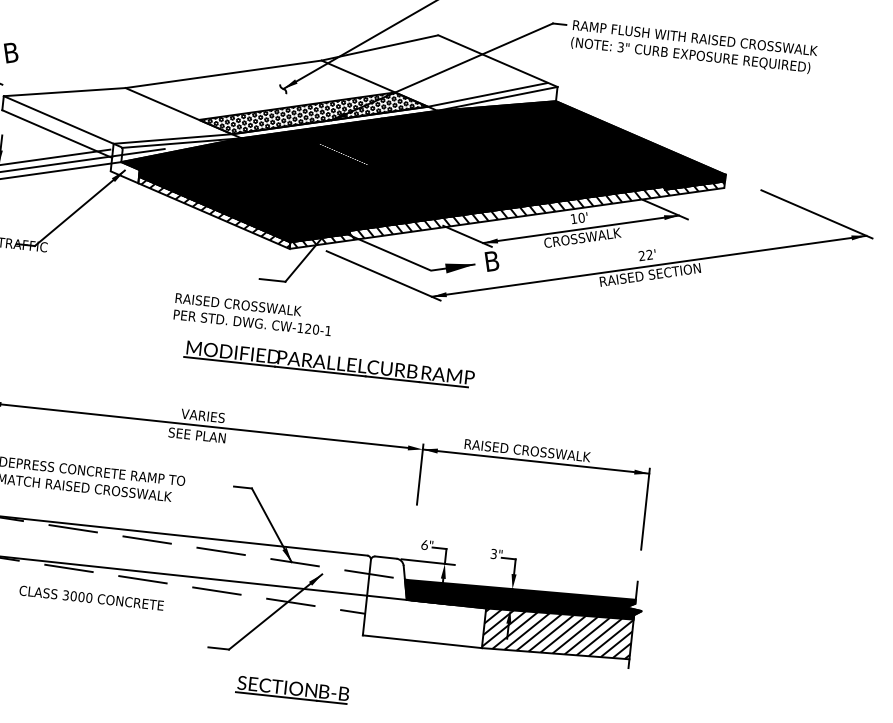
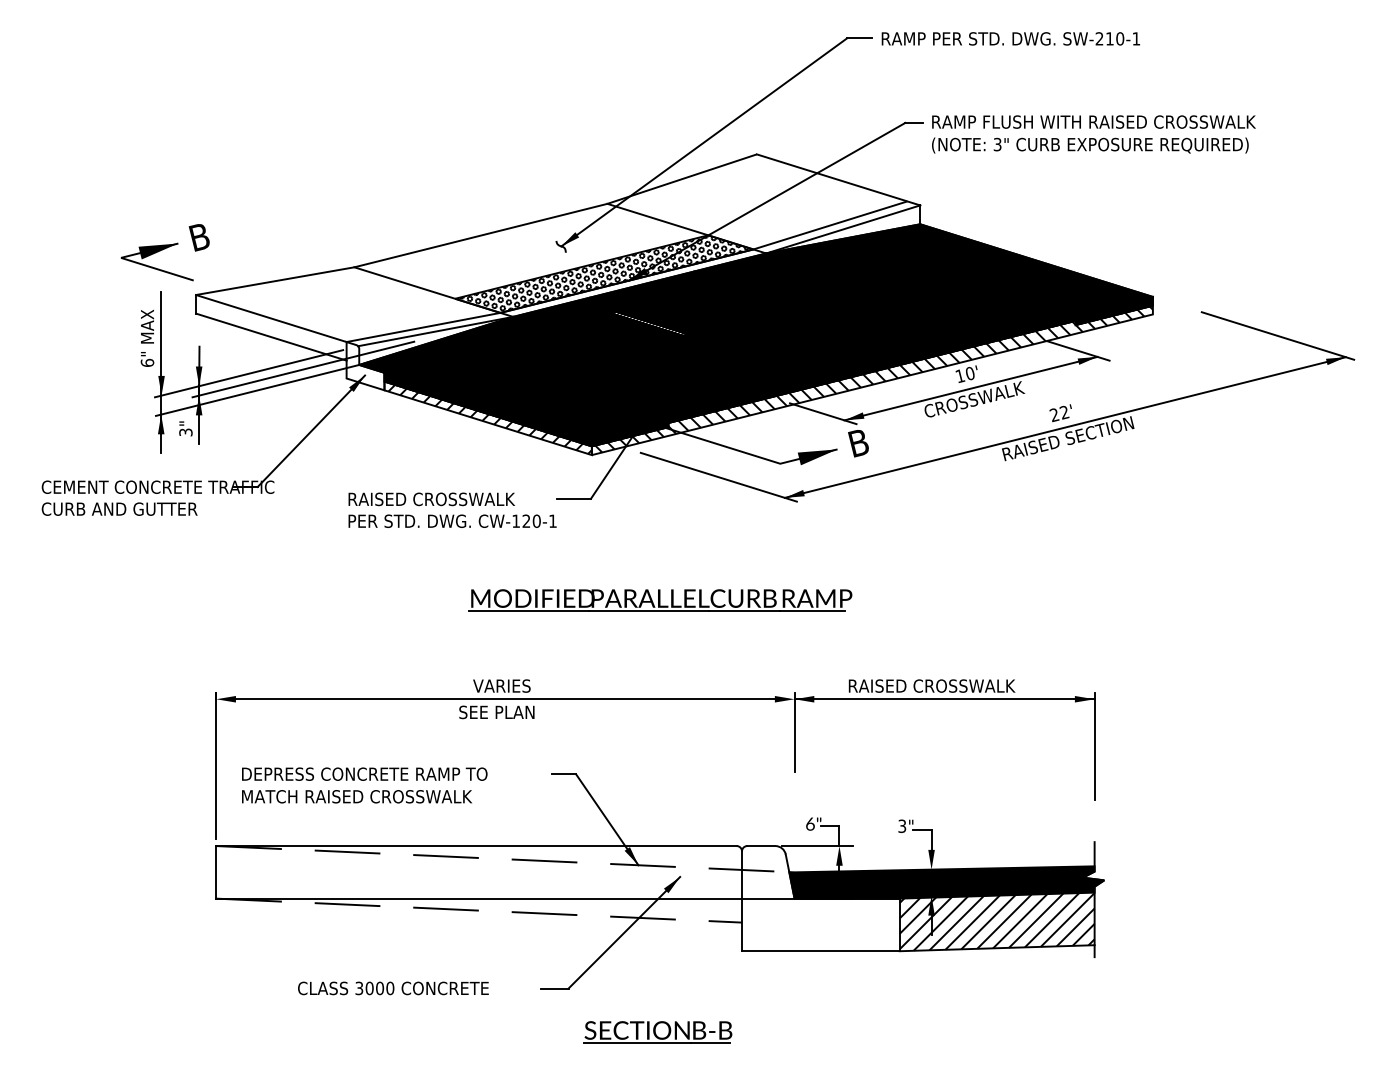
text: (253, 314) -> (452, 509), moved
text: (91, 598) -> (393, 988), moved

